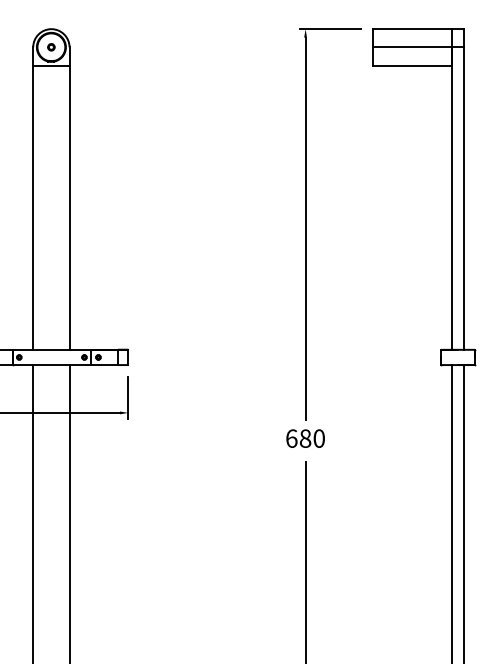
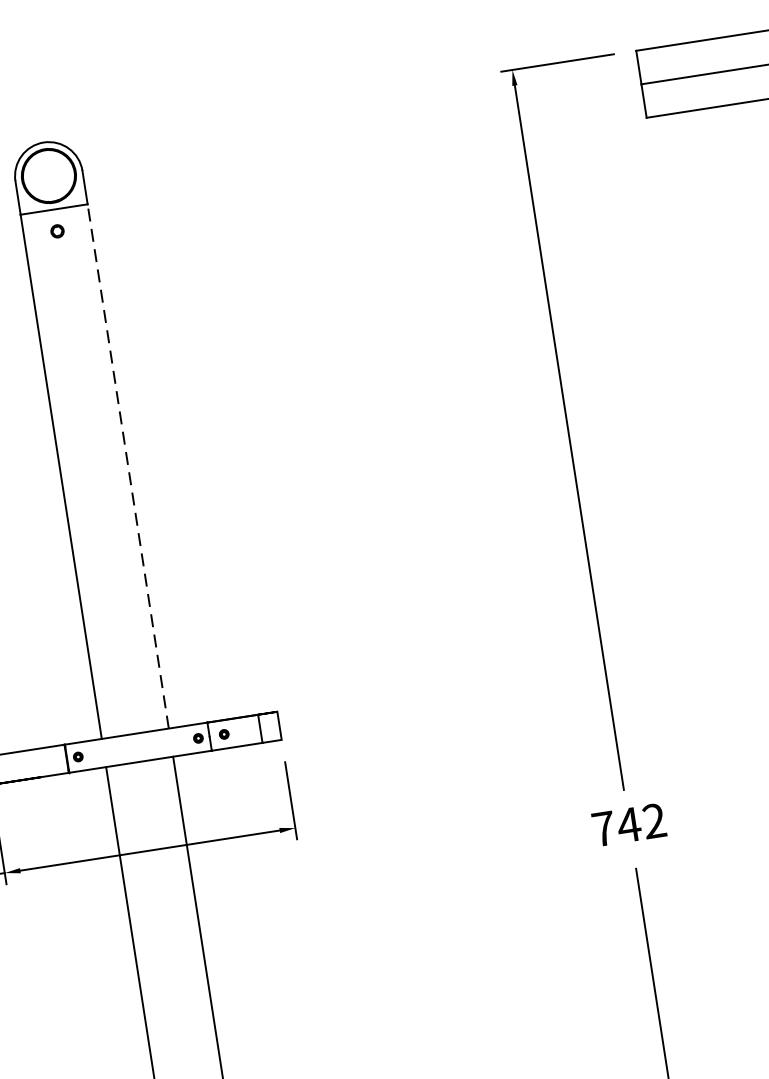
part: (51, 47) -> (57, 231), moved
line: (69, 207) -> (128, 466), solid -> dashed
text: (305, 438) -> (629, 824), 680 -> 742

